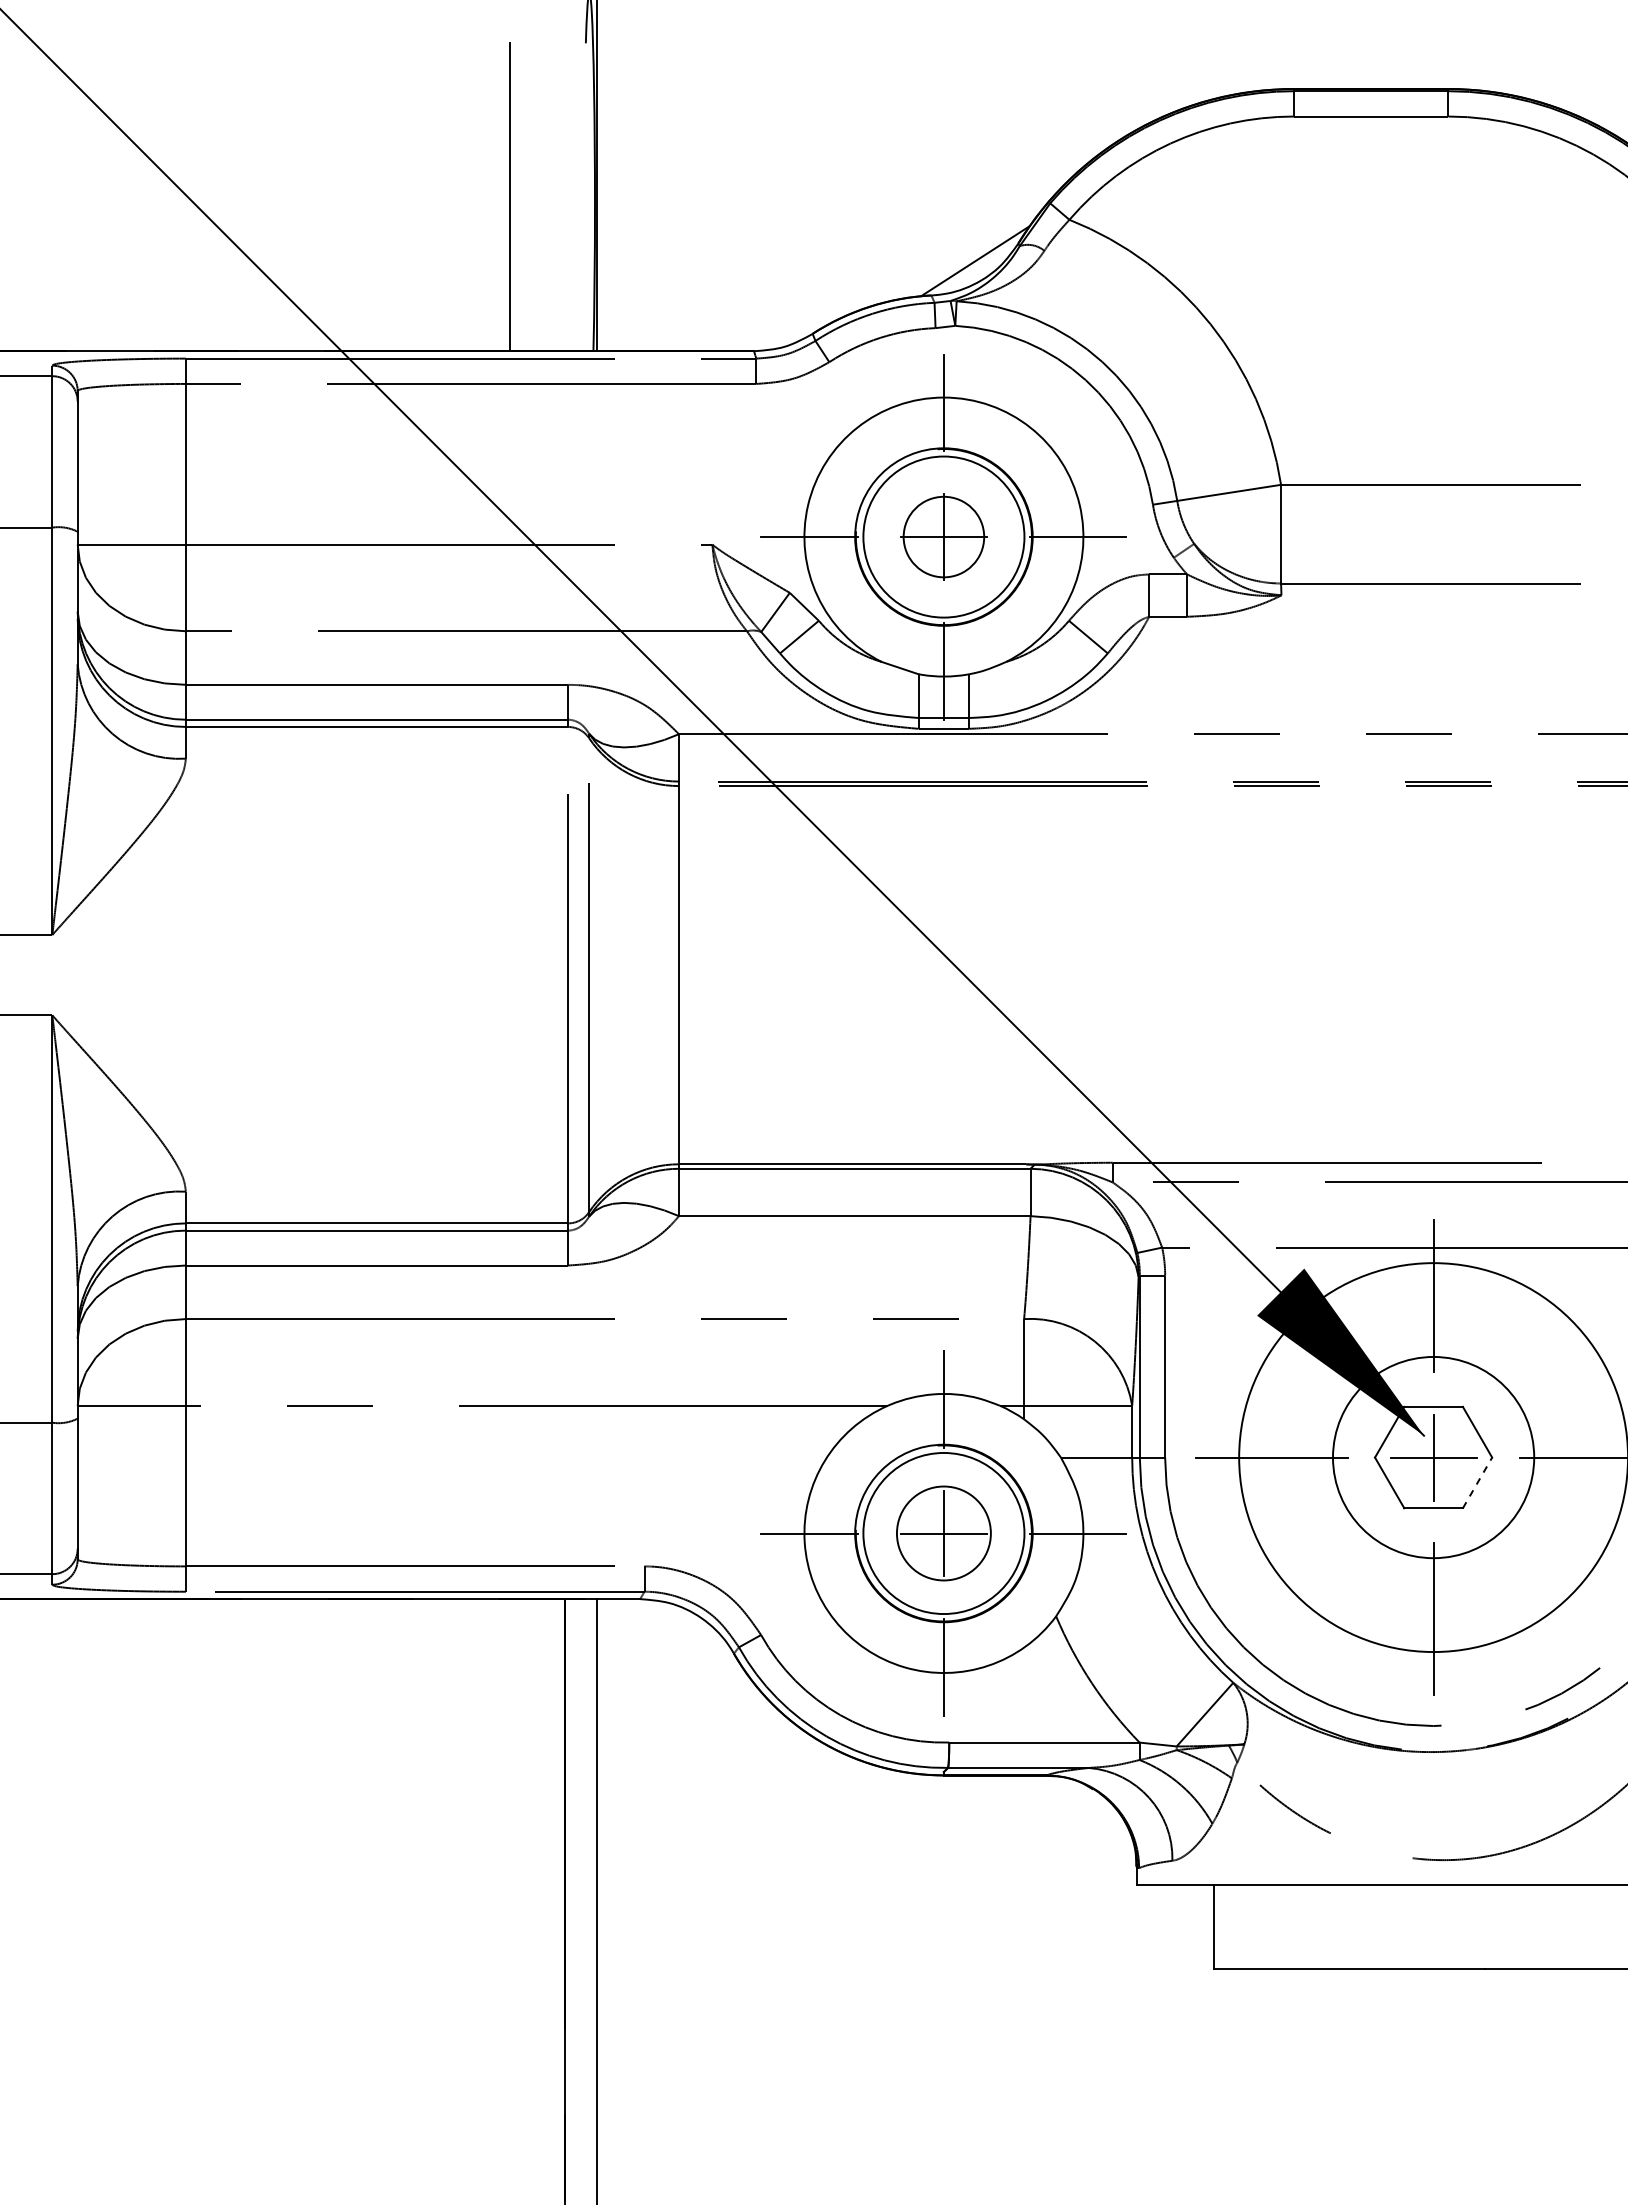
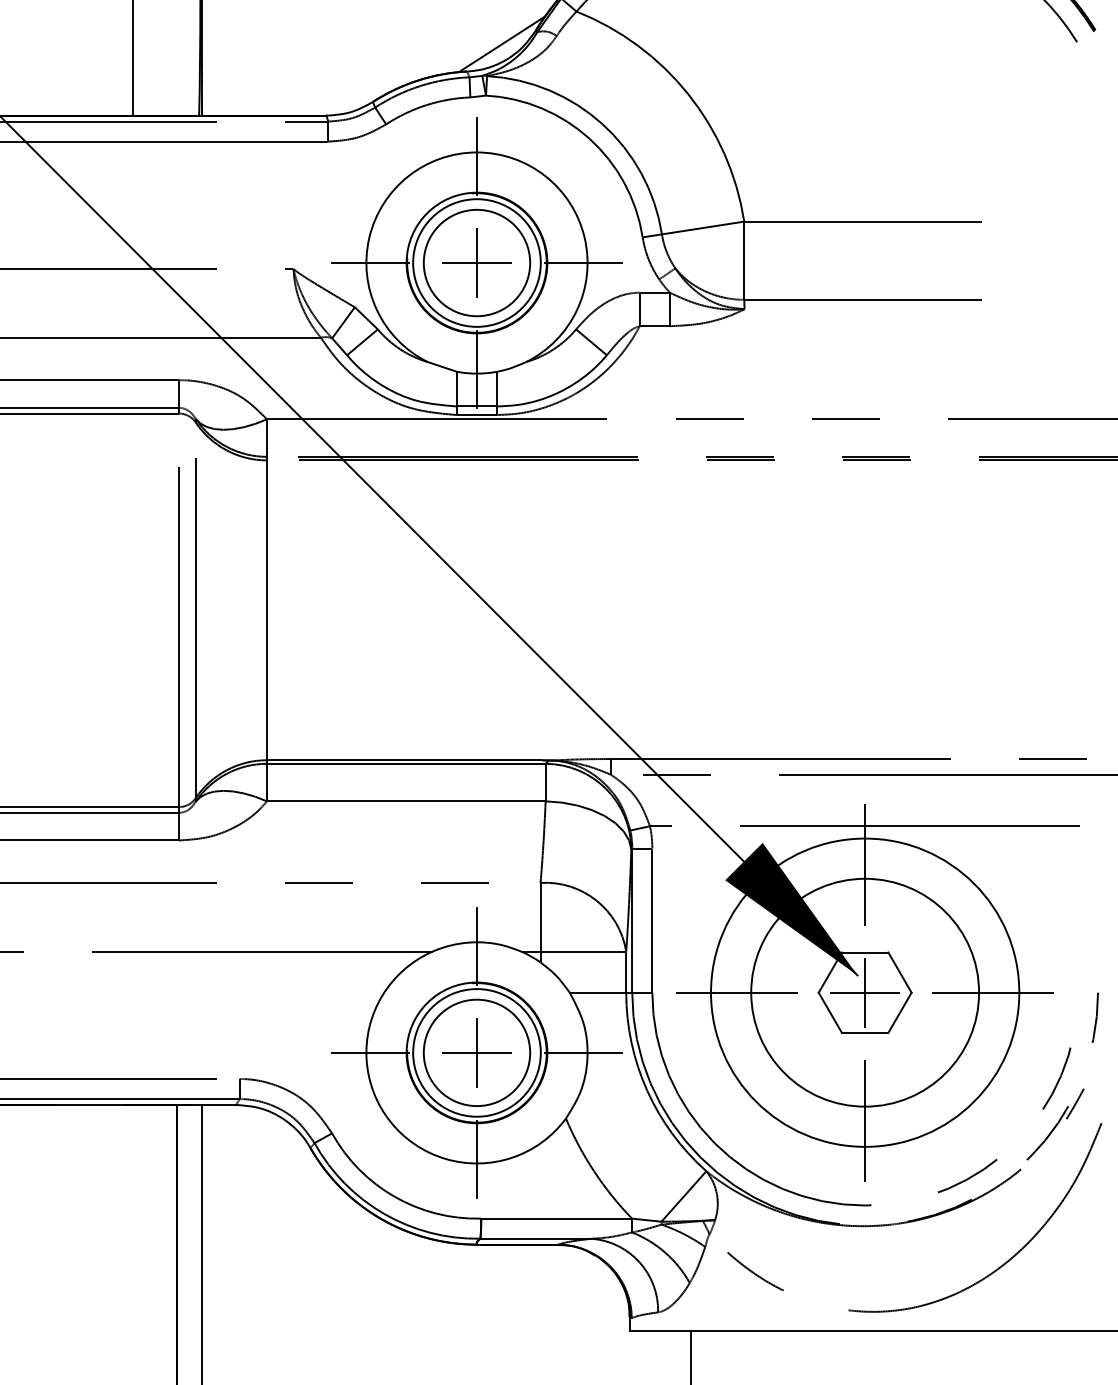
circle: (943, 536) -> (476, 262), size x1.67
circle: (1433, 1457) -> (865, 992), size x1.43
line: (1477, 1482) -> (899, 1012), dashed -> solid
circle: (943, 1533) -> (476, 1052), size x1.43

